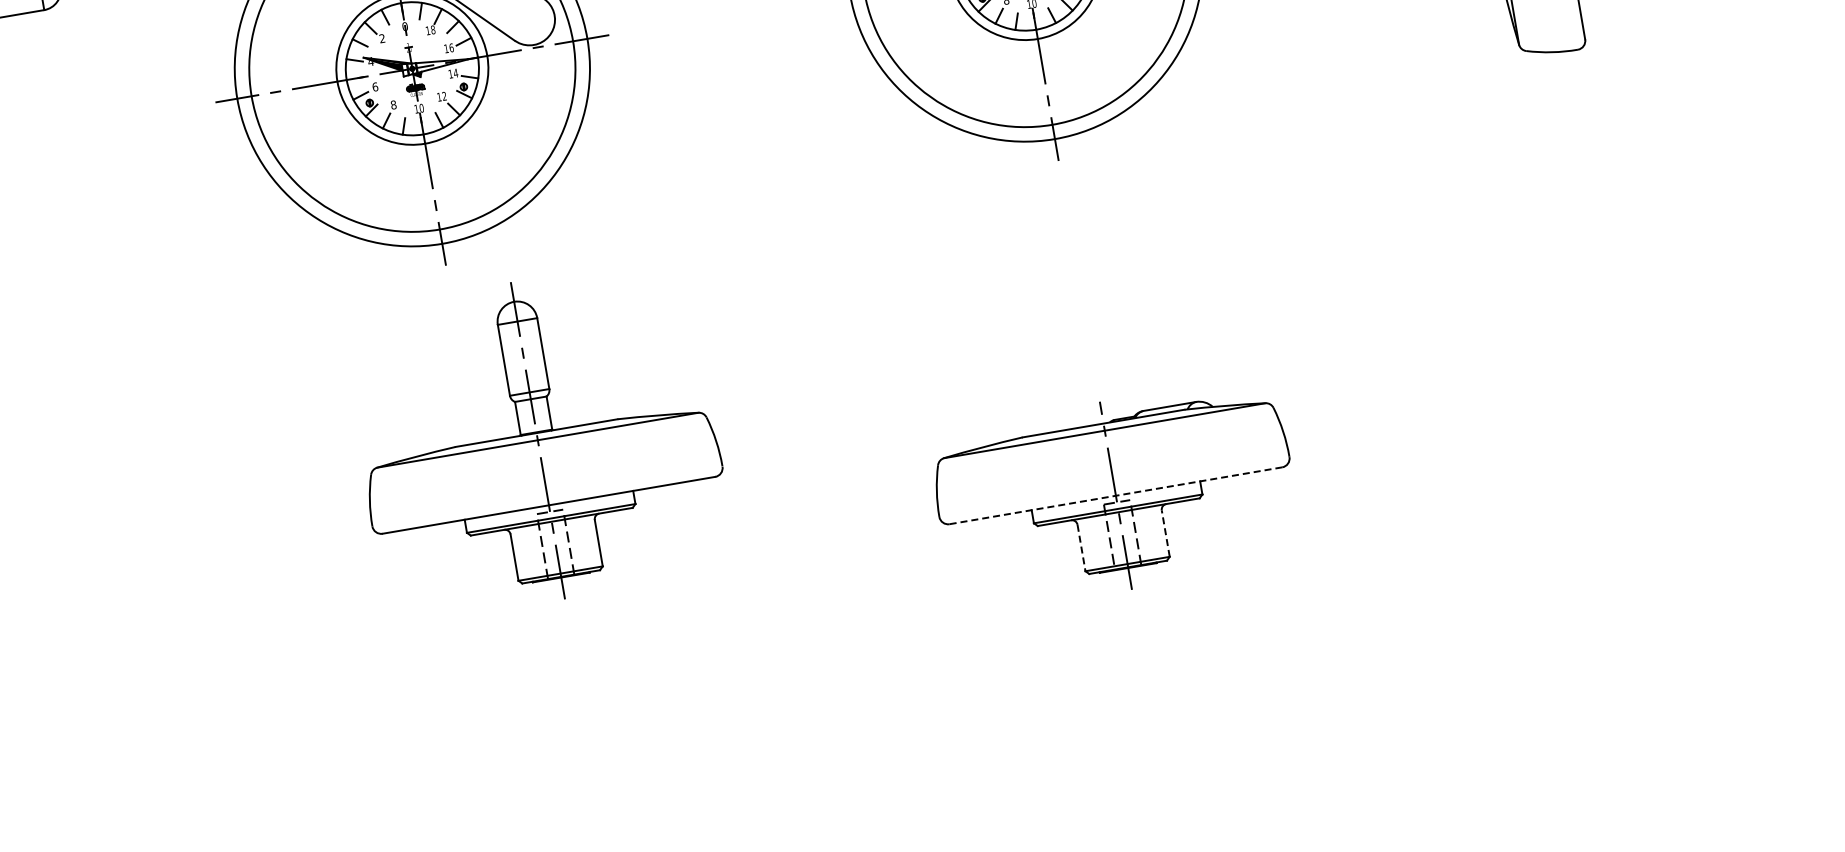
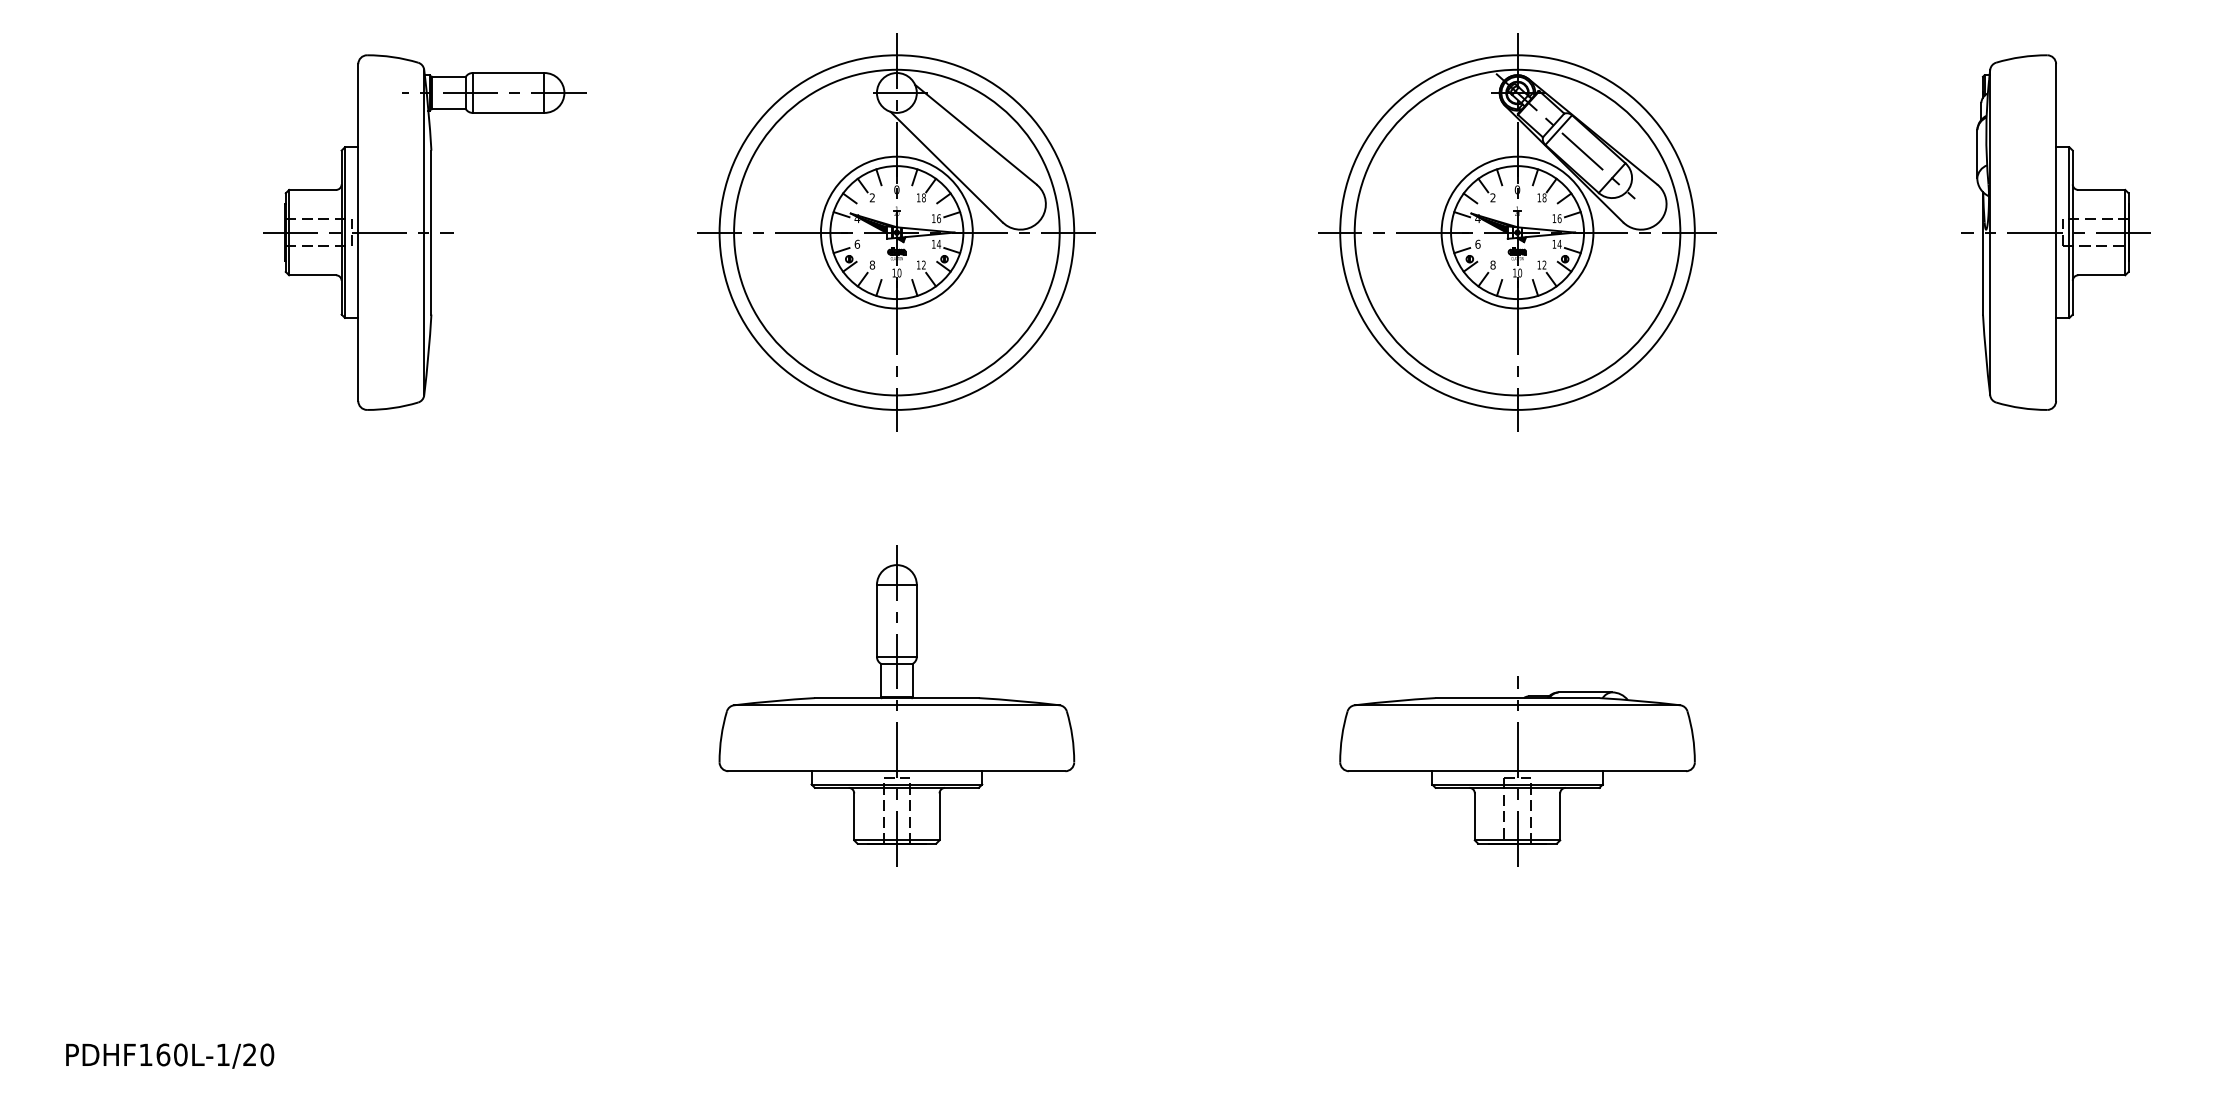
part: (537, 440) -> (896, 705), moved
line: (1116, 495) -> (1518, 771), dashed -> solid
line: (1165, 533) -> (1560, 816), dashed -> solid
line: (1081, 548) -> (1474, 817), dashed -> solid

